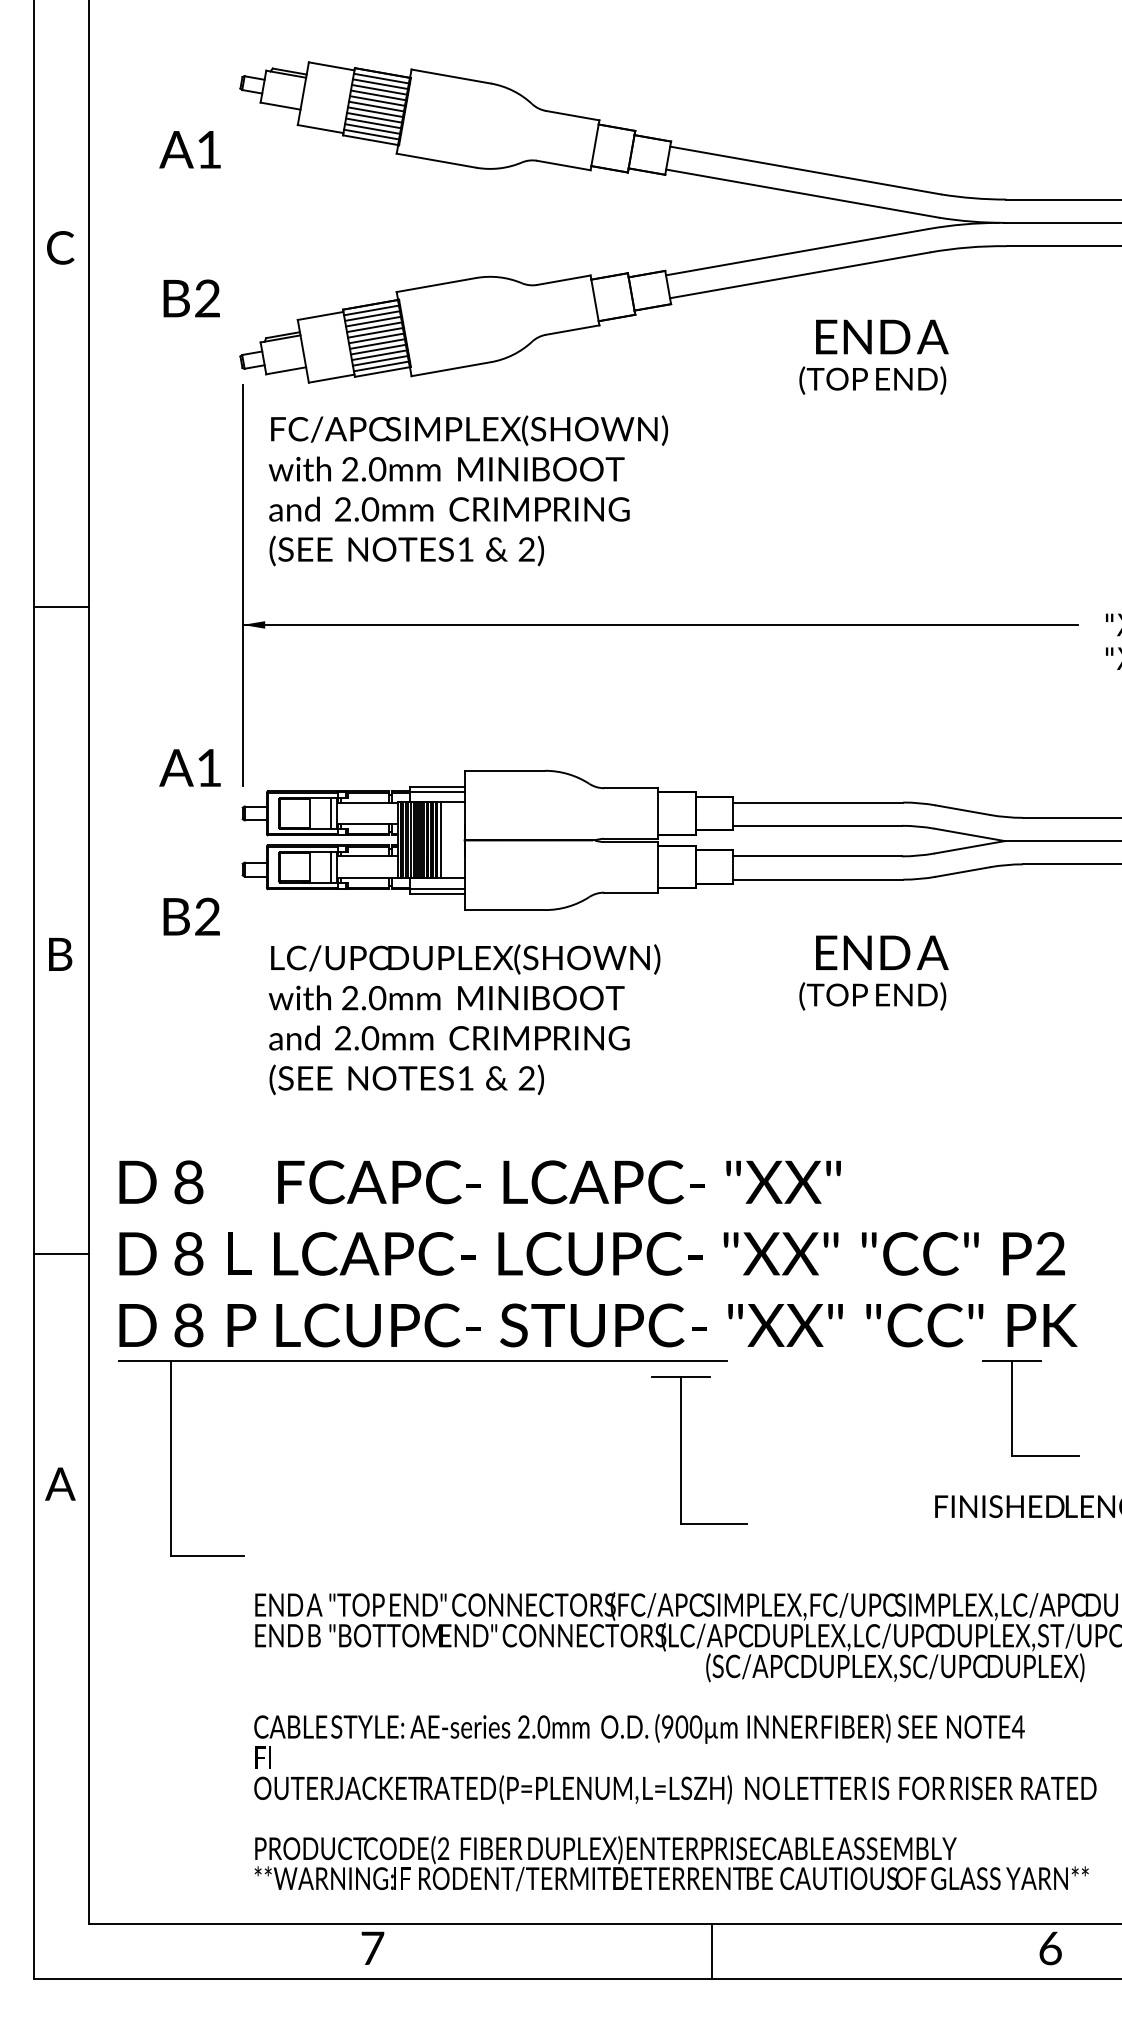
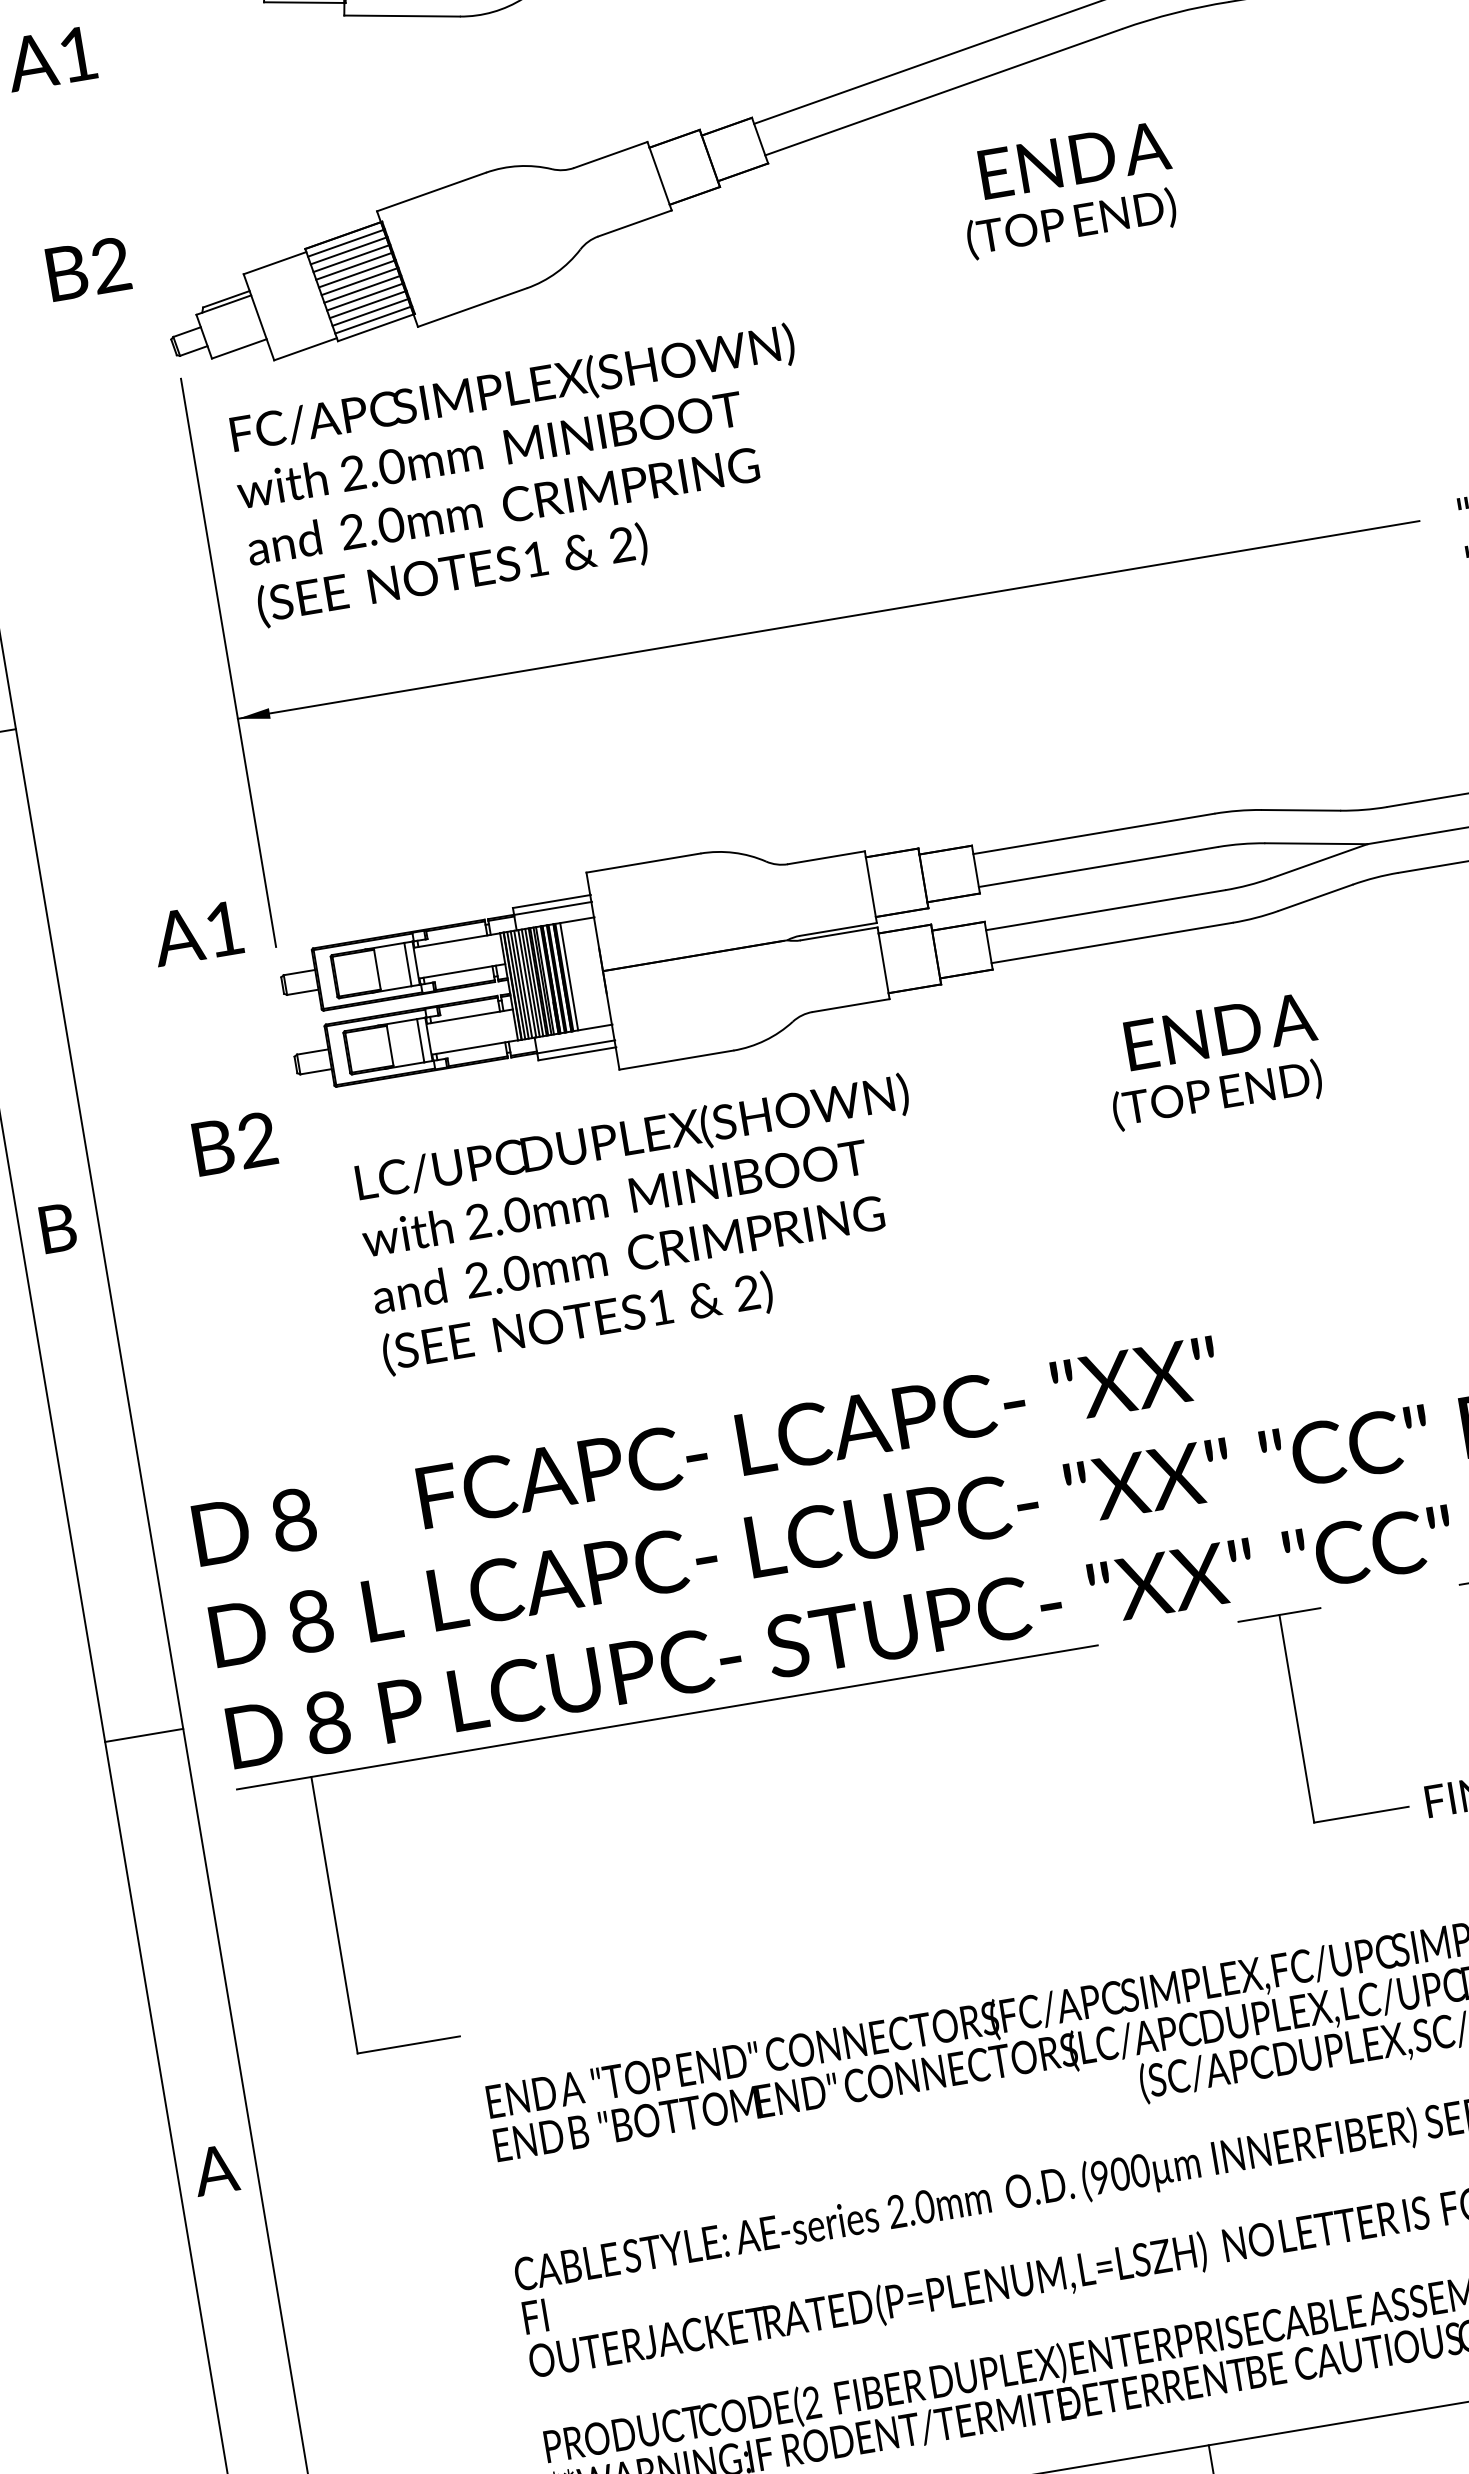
line: (60, 1254) -> (143, 1736), moved
part: (681, 1450) -> (1298, 1718), moved
text: (60, 1483) -> (215, 2169), moved

